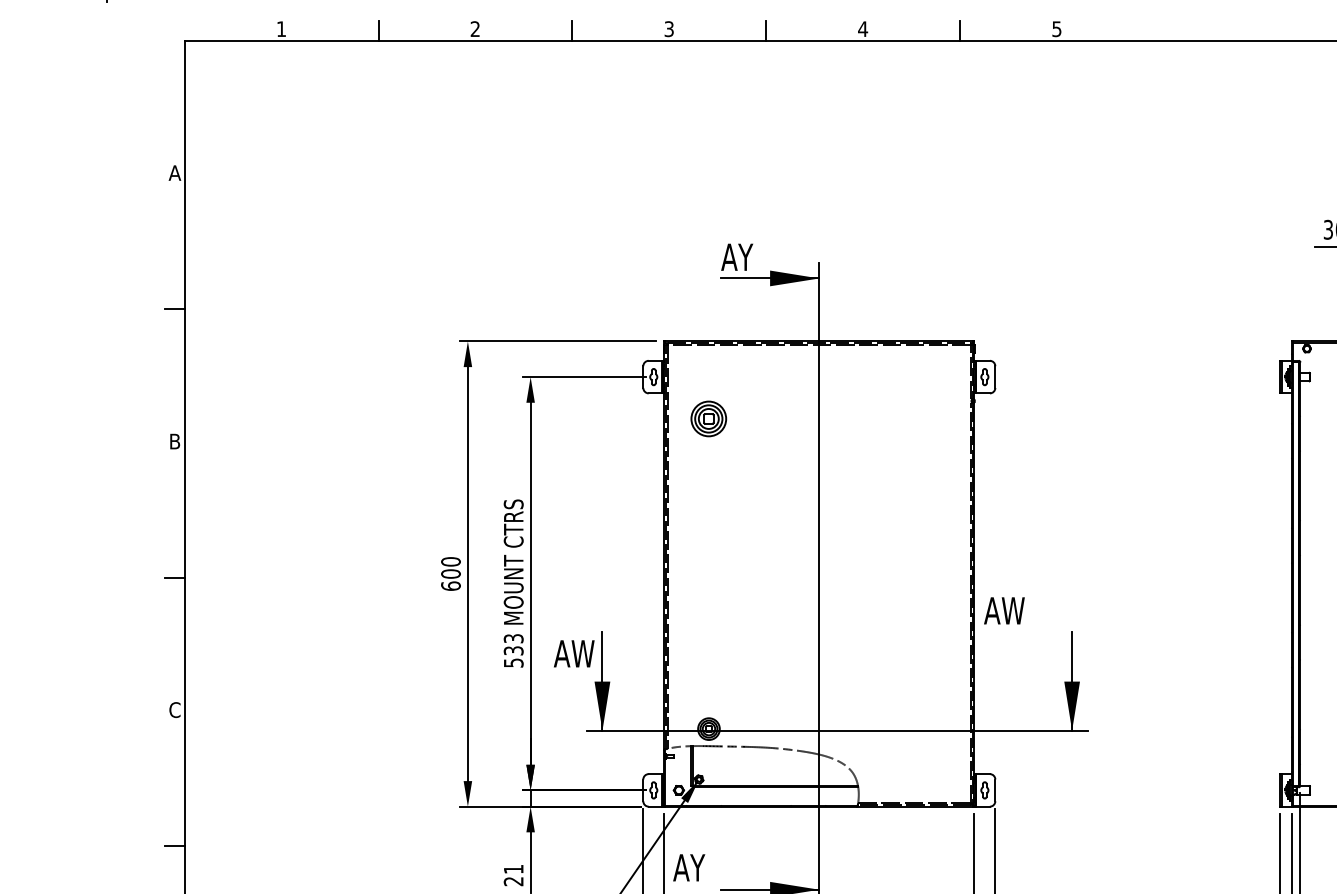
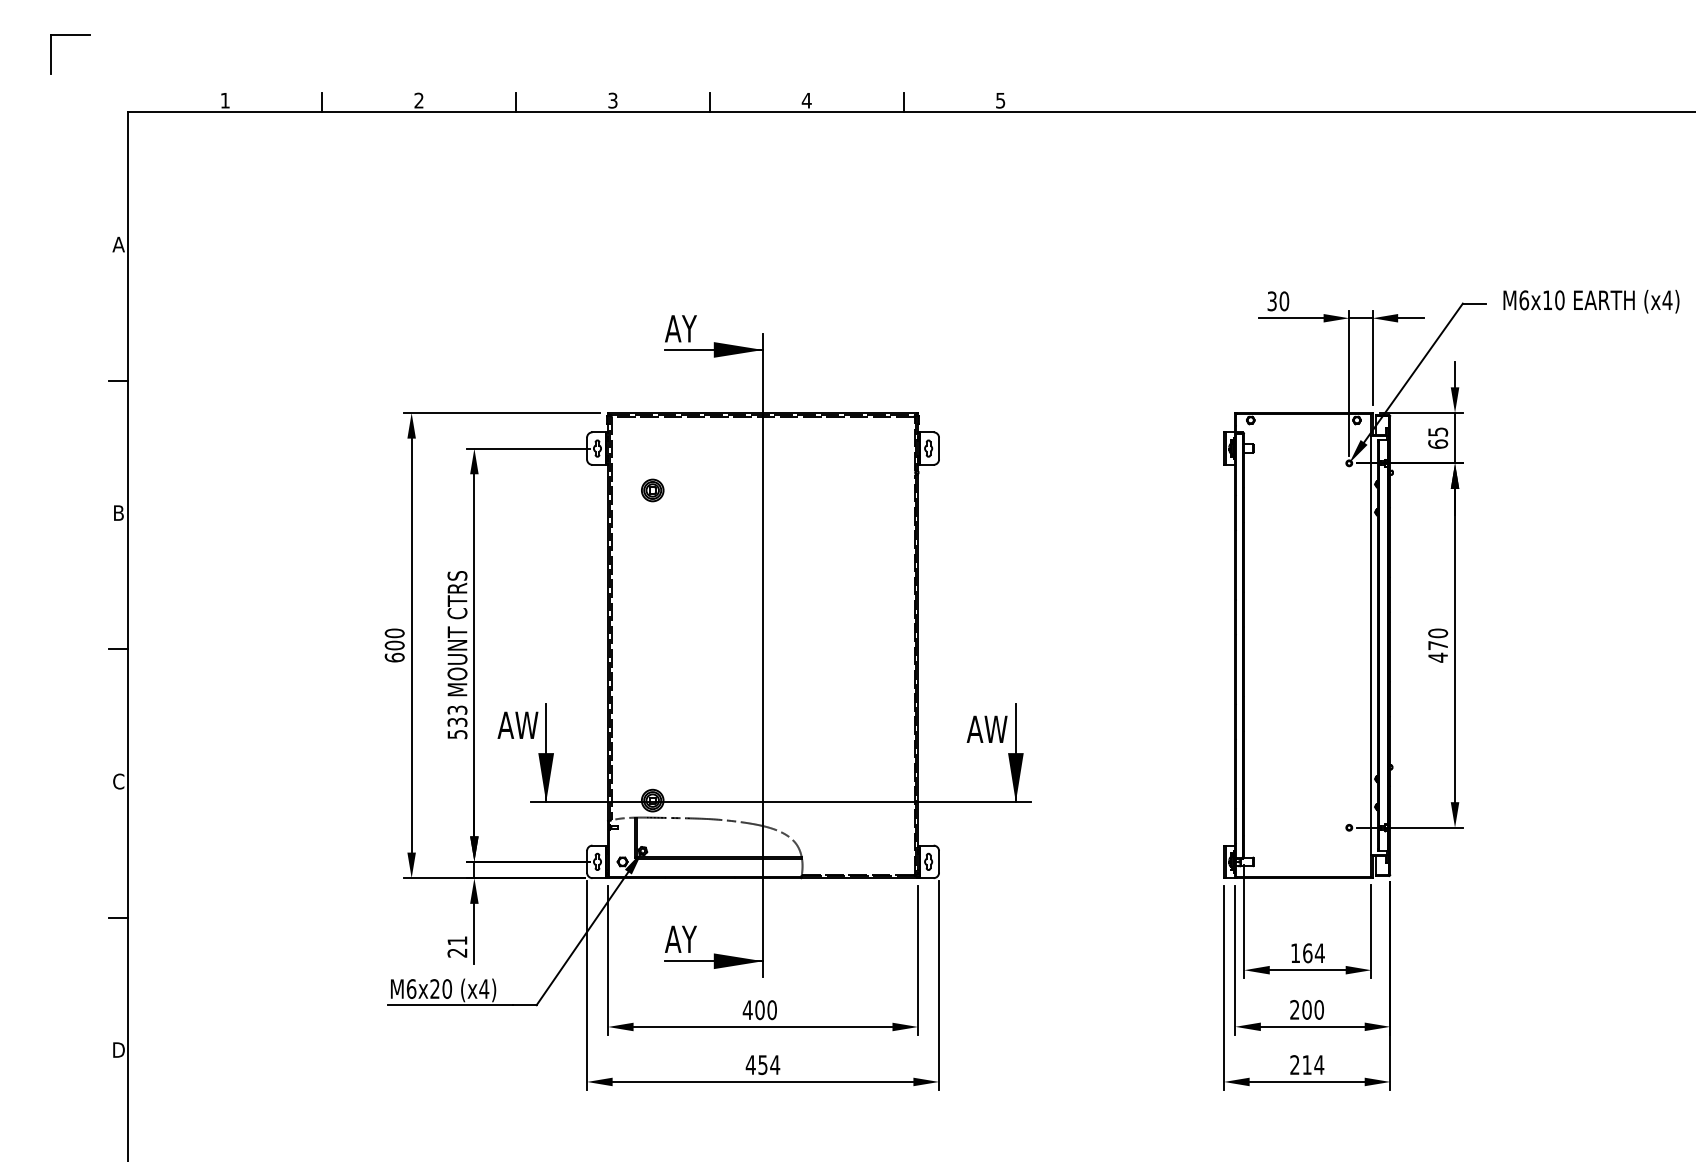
part: (708, 418) -> (652, 490), size x0.62
text: (1003, 609) -> (986, 728), moved
text: (688, 866) -> (680, 938), moved

